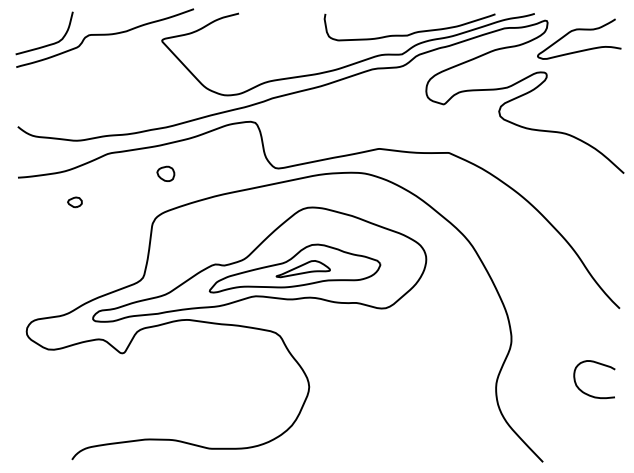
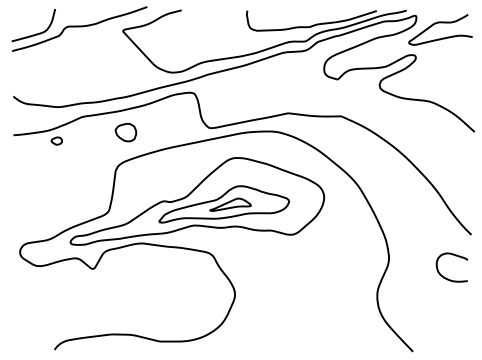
part: (165, 173) -> (125, 132), size x1.6
part: (74, 202) -> (56, 141), moved
curve: (598, 364) -> (455, 256), moved

